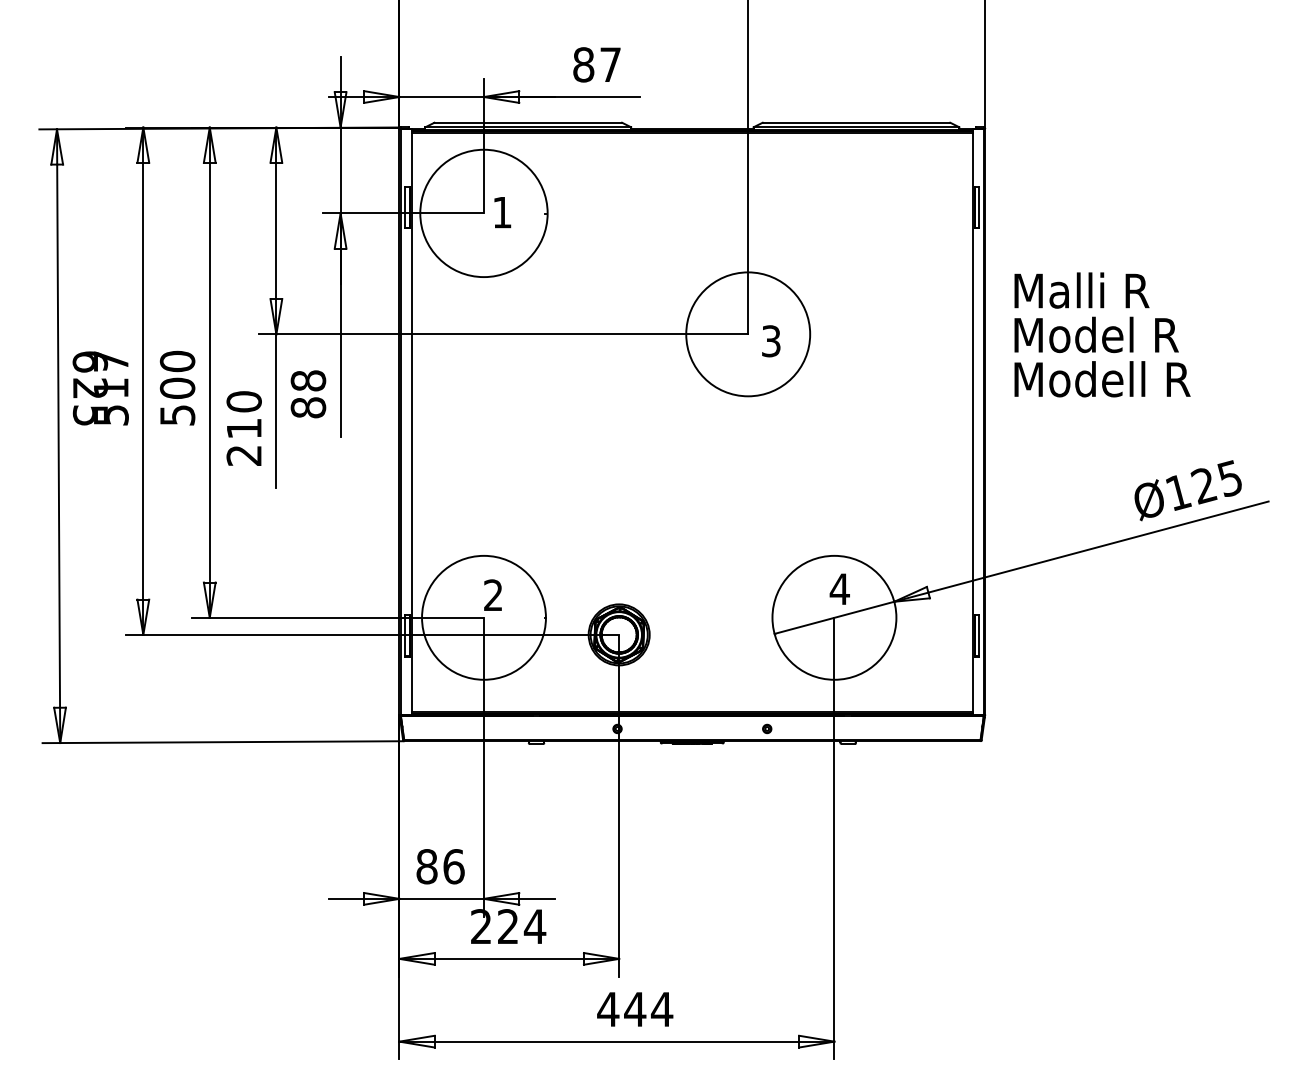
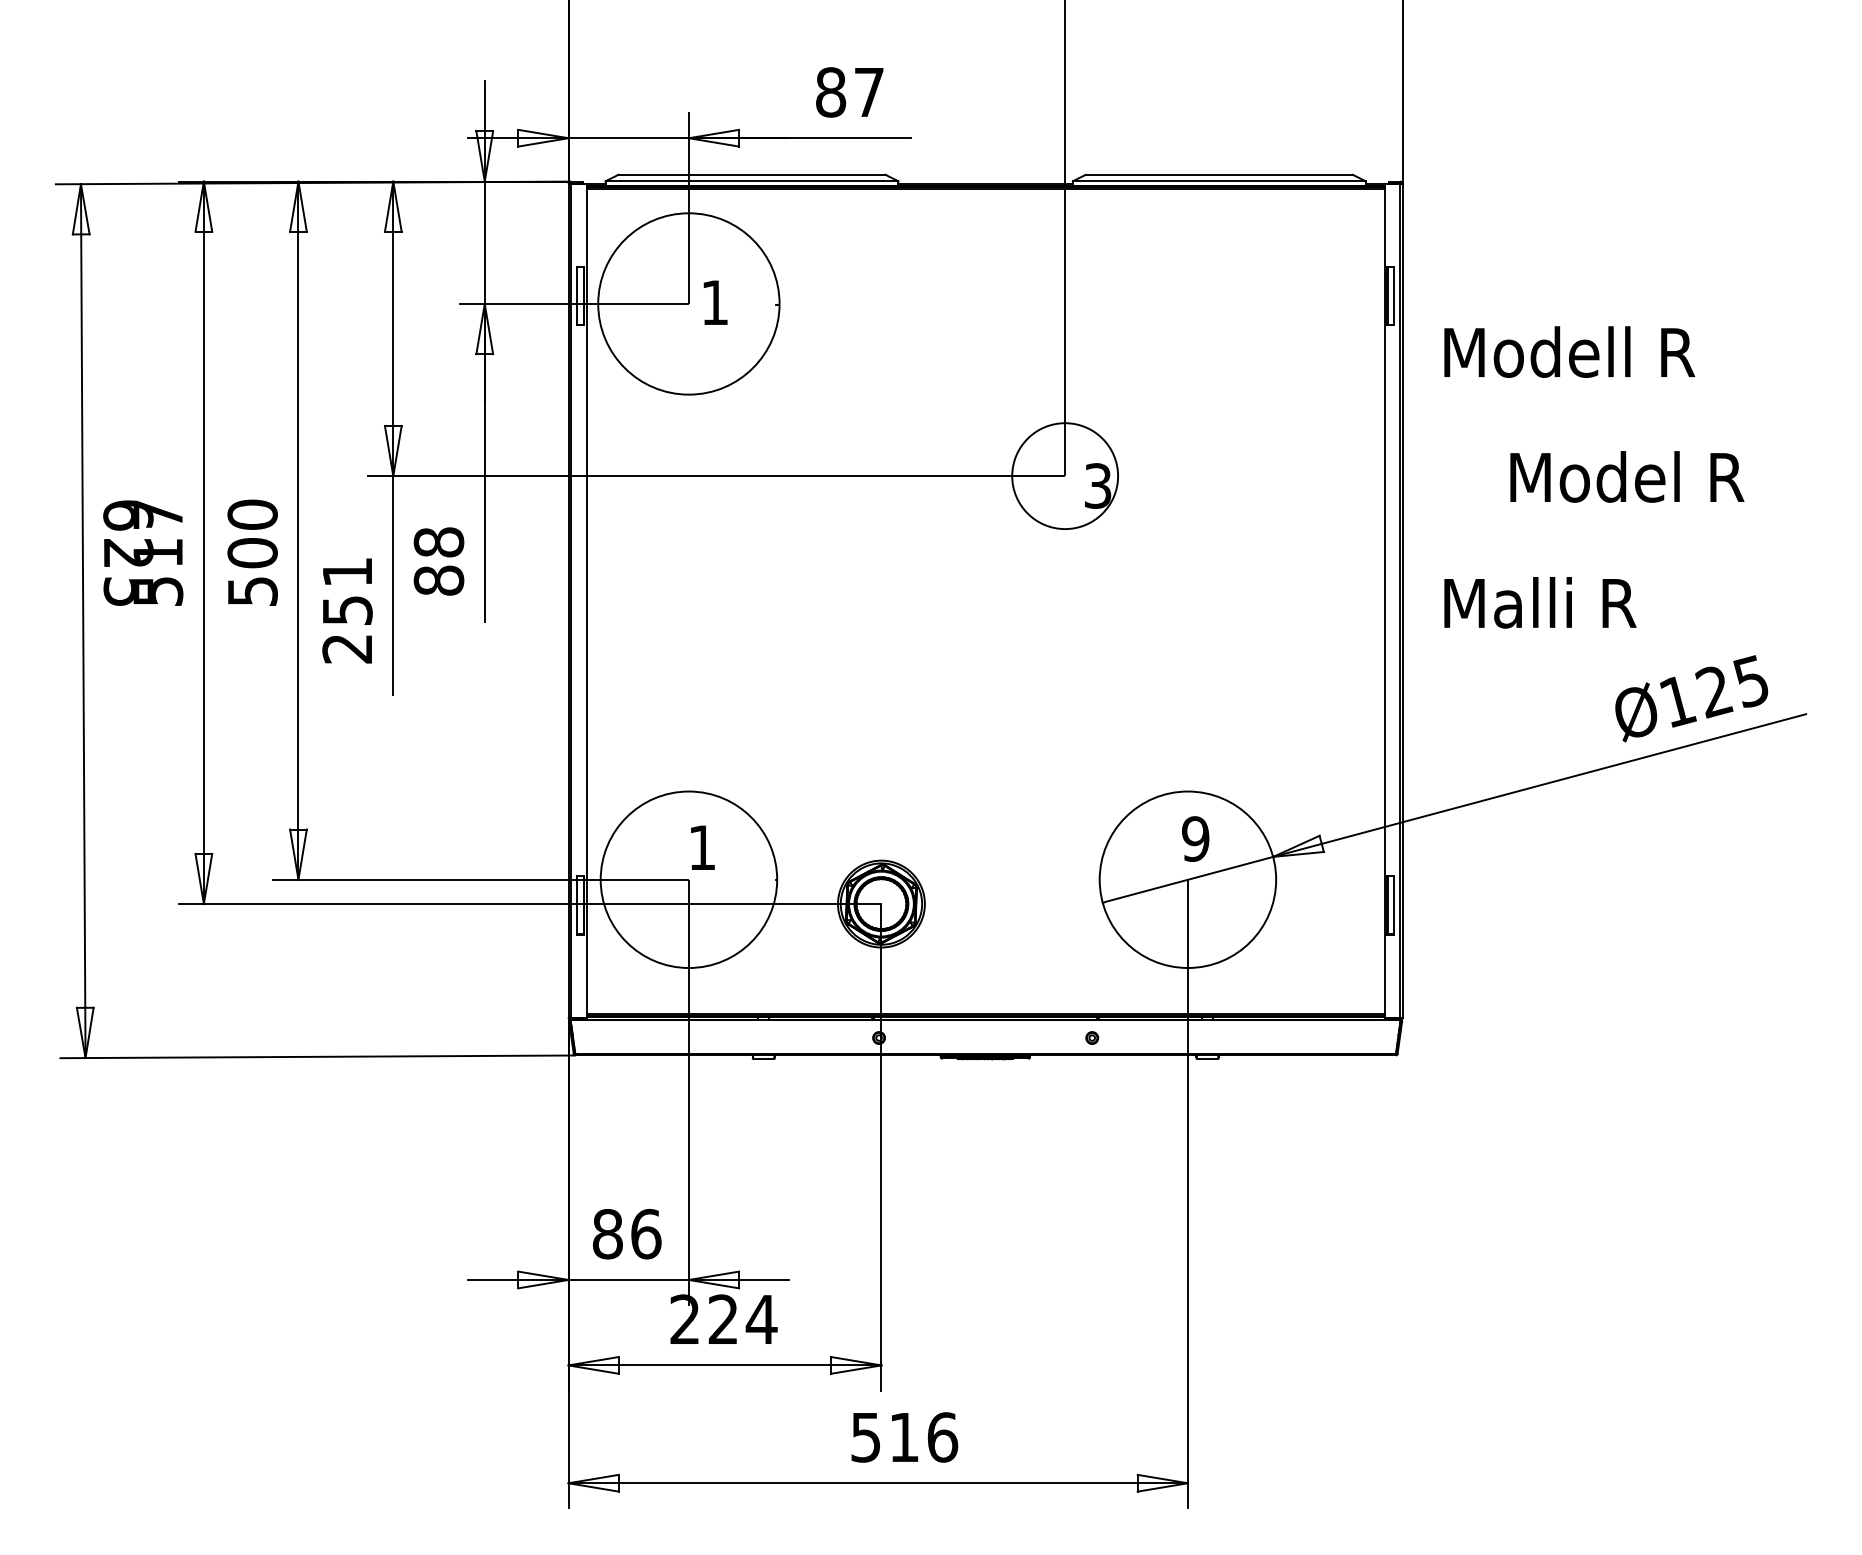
text: (1082, 290) -> (1540, 602), moved
circle: (747, 333) -> (1064, 475), size x0.6
text: (1096, 334) -> (1627, 476), moved
text: (1102, 378) -> (1569, 351), moved
text: (244, 414) -> (347, 590), 210 -> 251
text: (839, 588) -> (1195, 838), 4 -> 9
text: (492, 594) -> (701, 846), 2 -> 1
text: (635, 1009) -> (904, 1437), 444 -> 516

